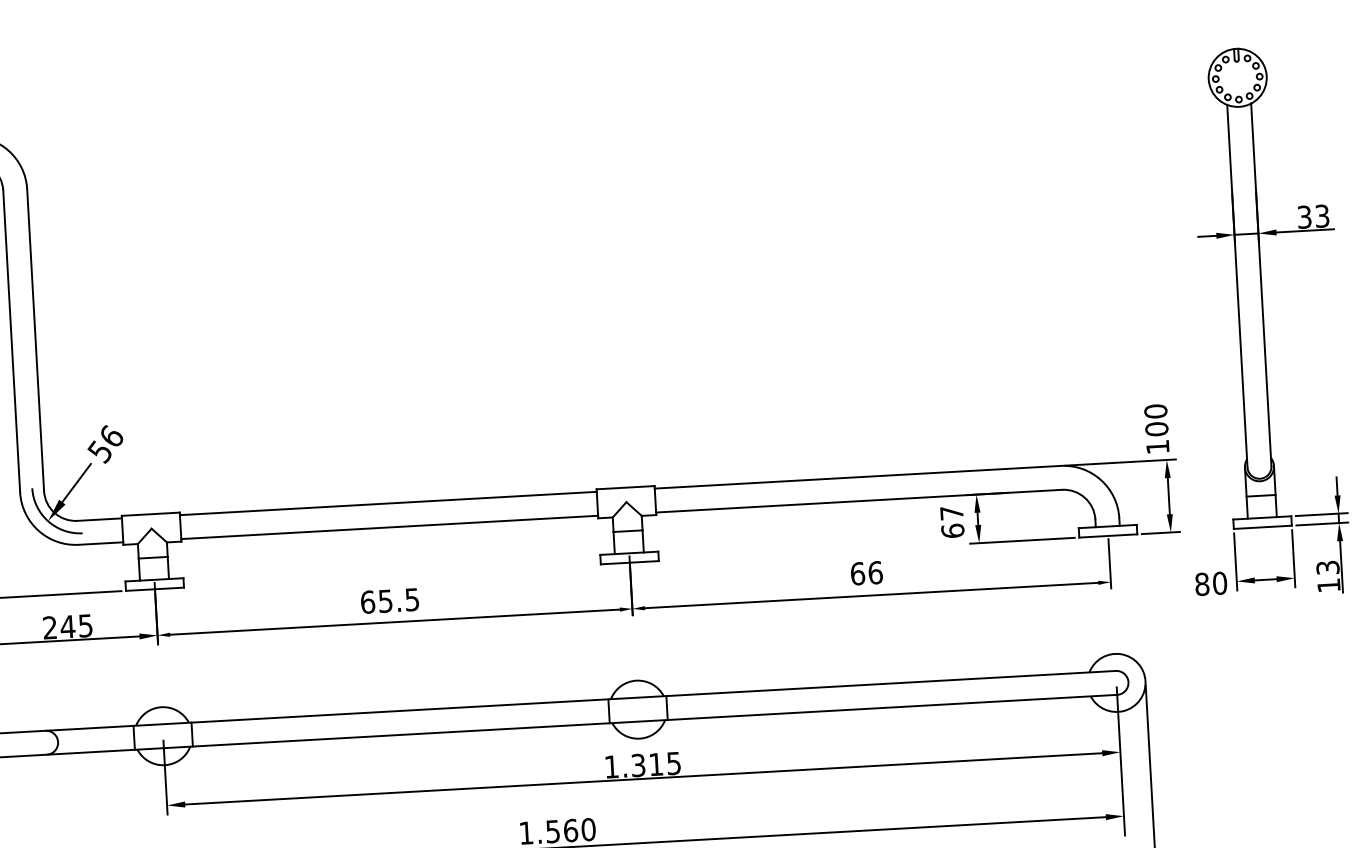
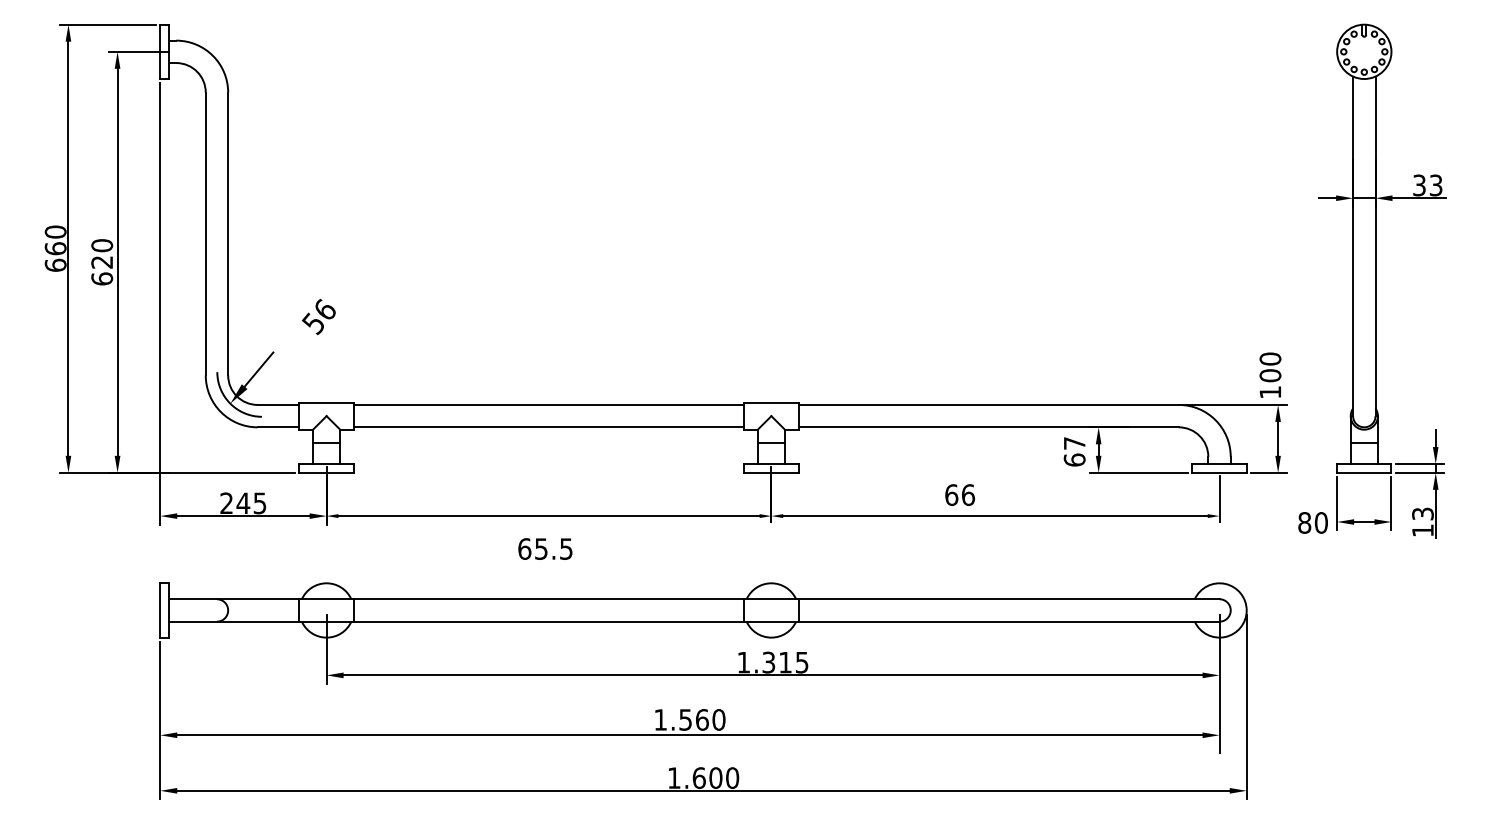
text: (104, 443) -> (318, 316), moved
text: (866, 572) -> (959, 494), moved
text: (390, 600) -> (545, 548), moved

